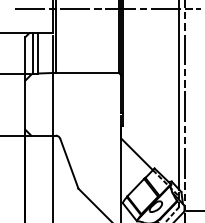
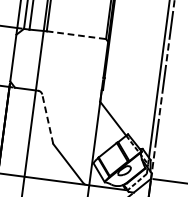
line: (88, 72) -> (77, 34), solid -> dashed
line: (69, 163) -> (47, 118), solid -> dashed

